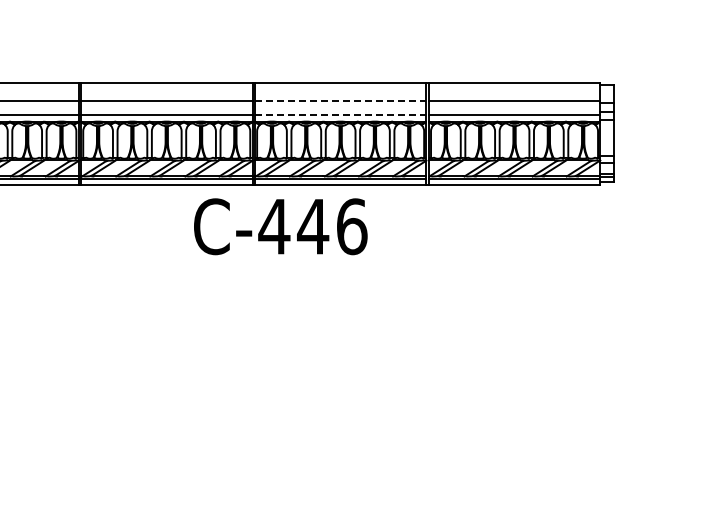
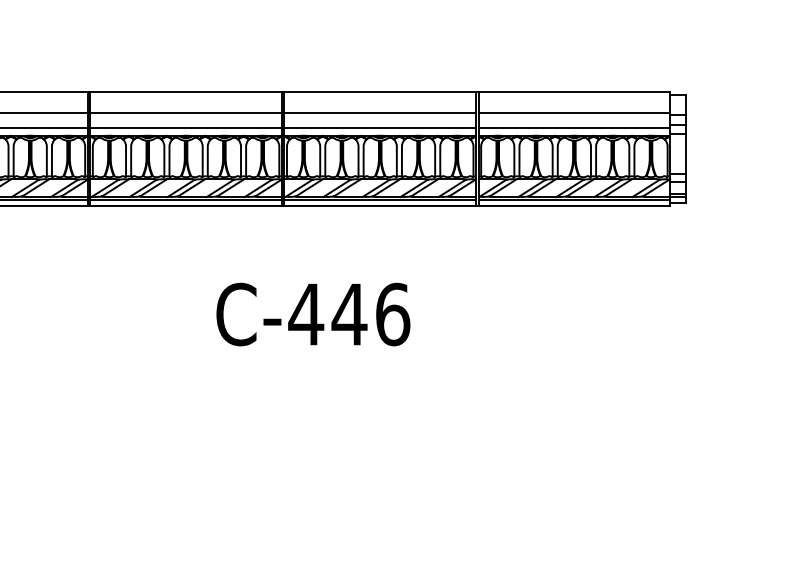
line: (340, 100) -> (380, 112), dashed -> solid
line: (340, 114) -> (380, 127), dashed -> solid
text: (280, 226) -> (313, 314), moved

